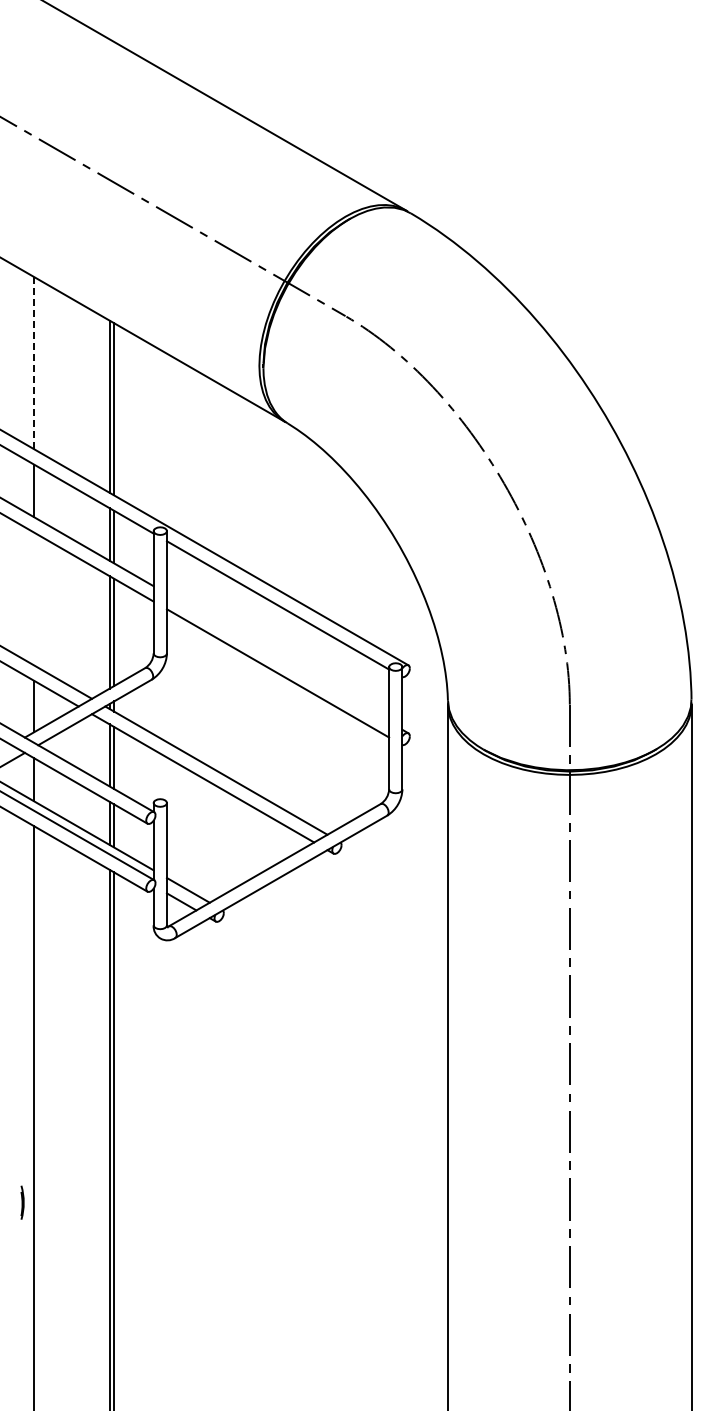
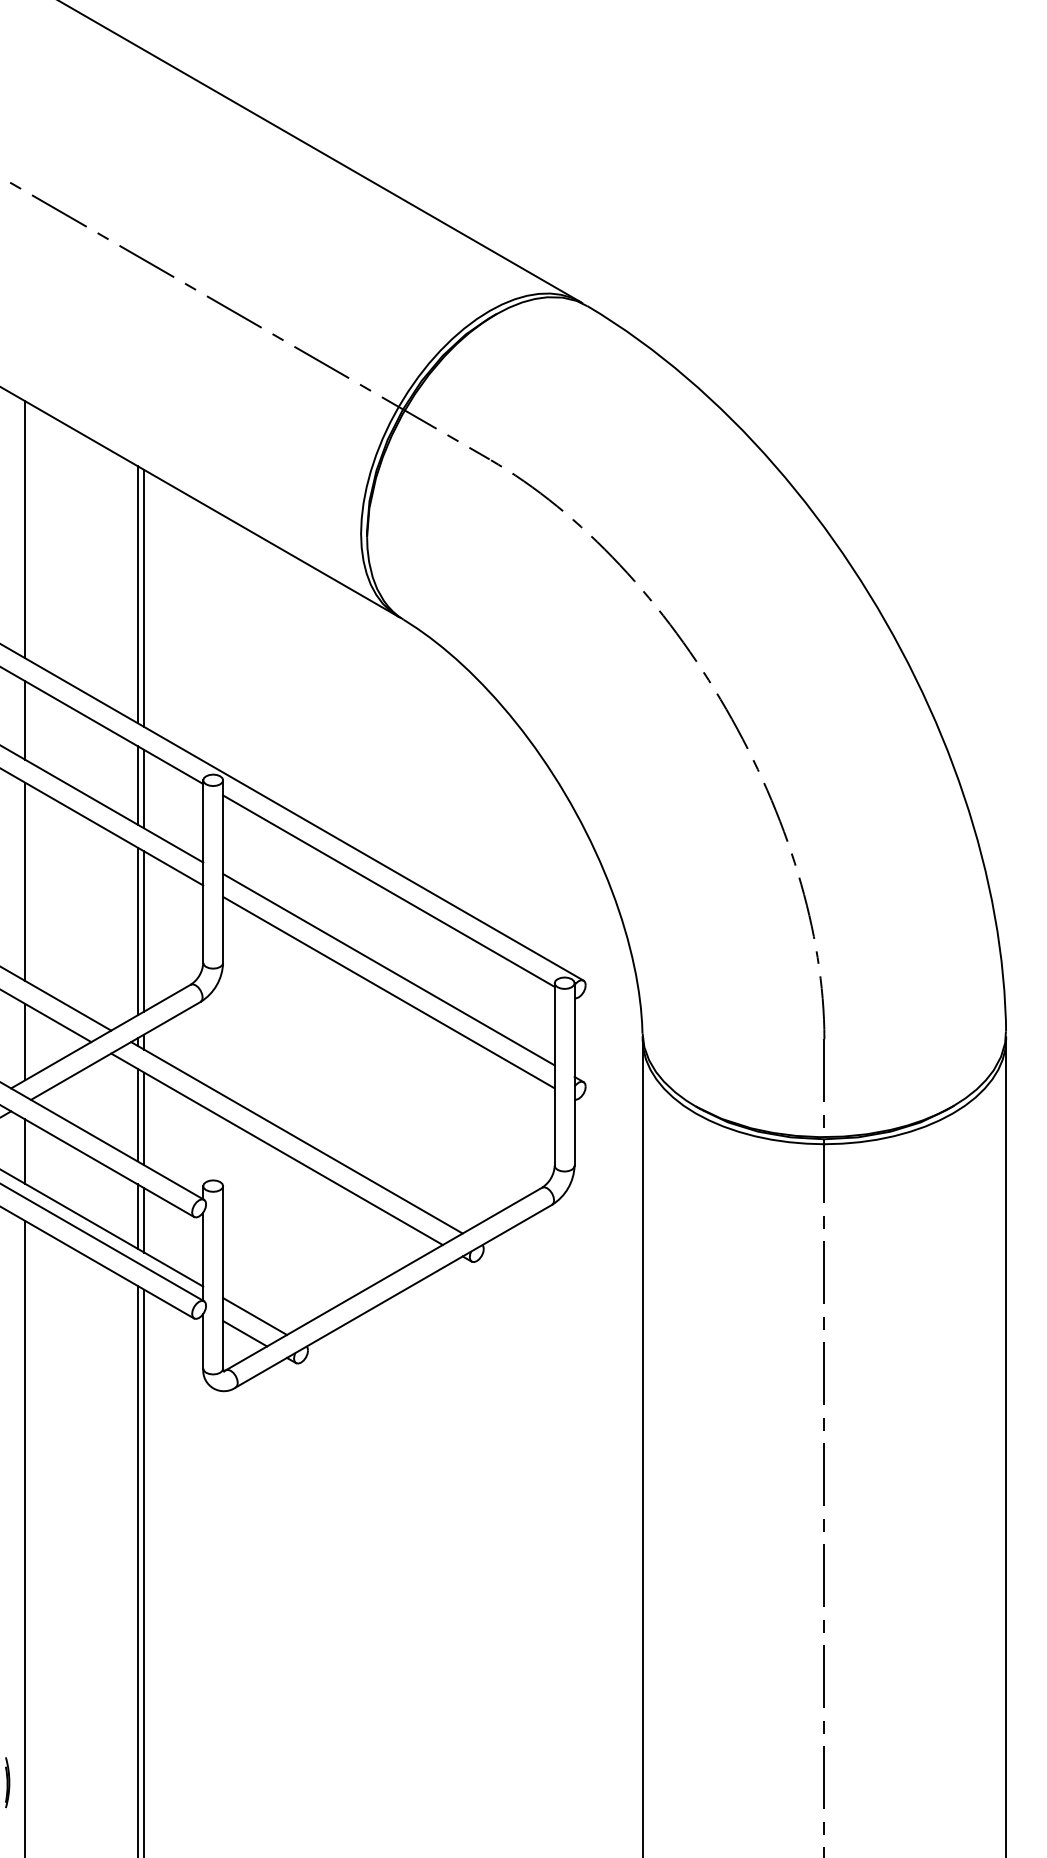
line: (34, 363) -> (25, 530), dashed -> solid
line: (34, 598) -> (25, 880), added
line: (277, 657) -> (388, 968), added

